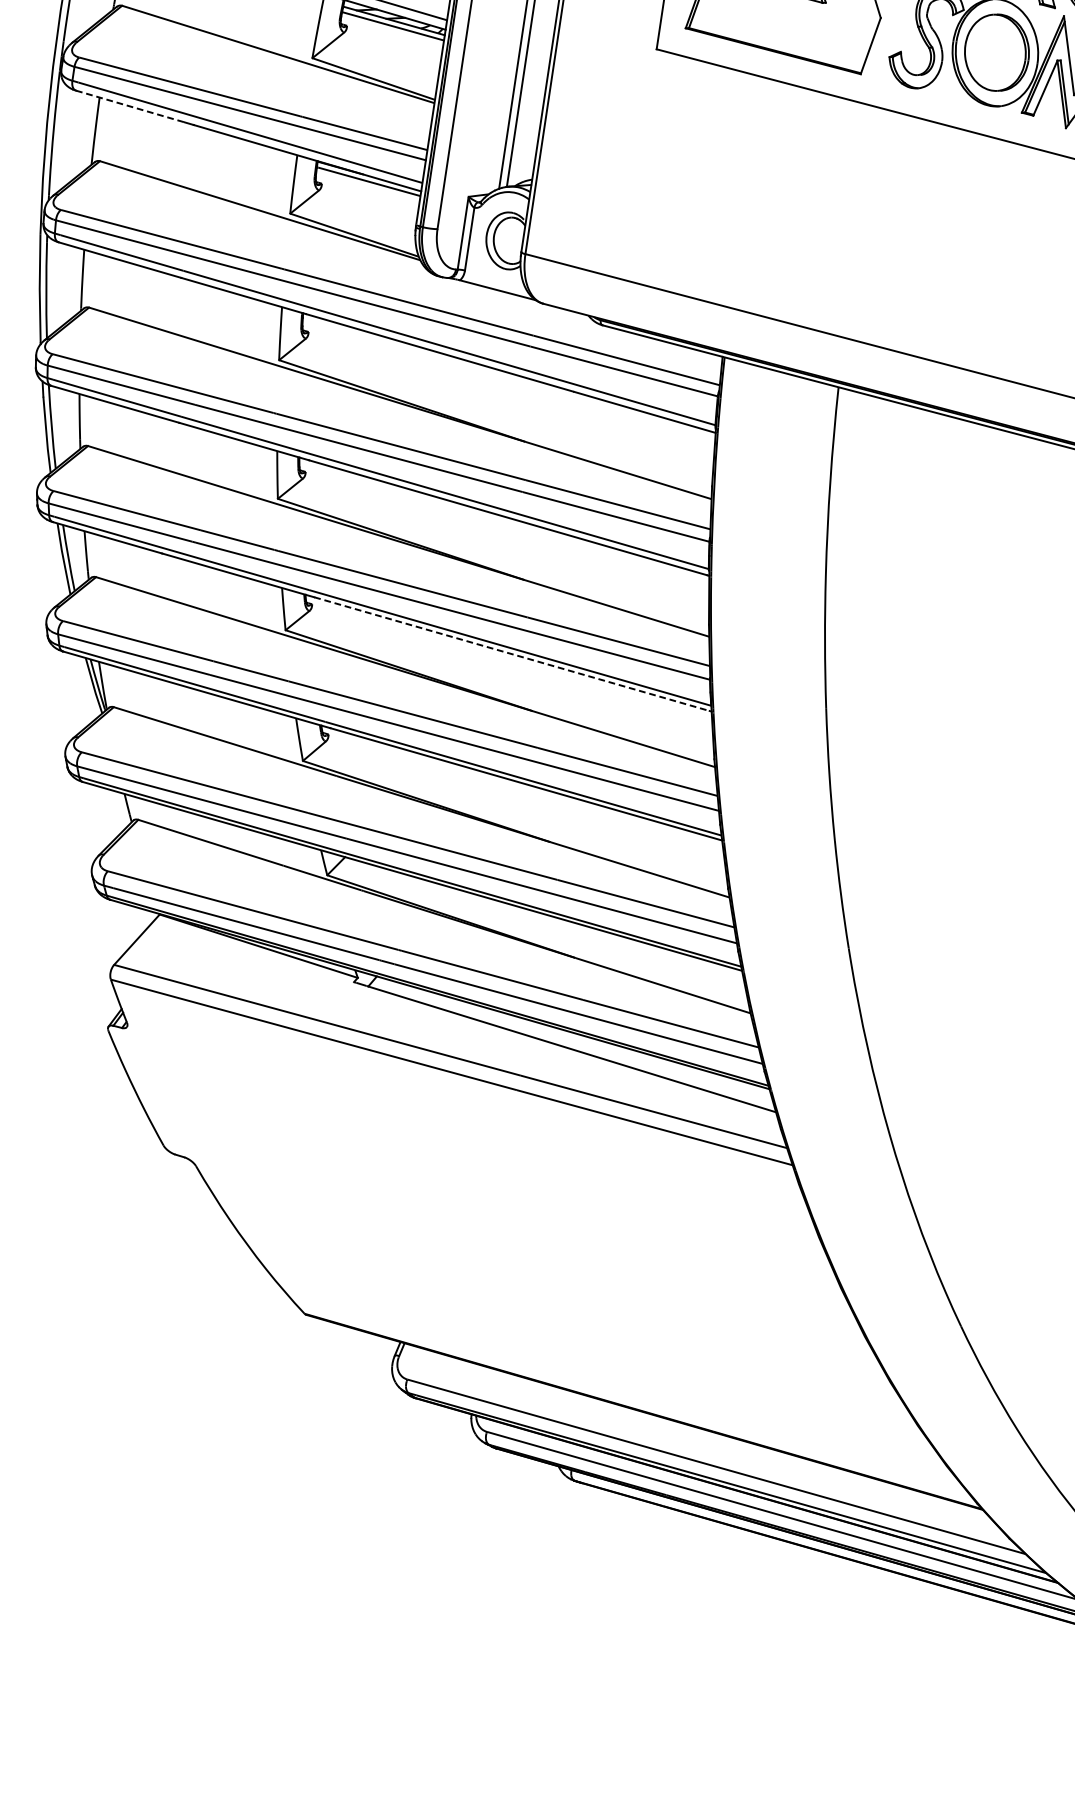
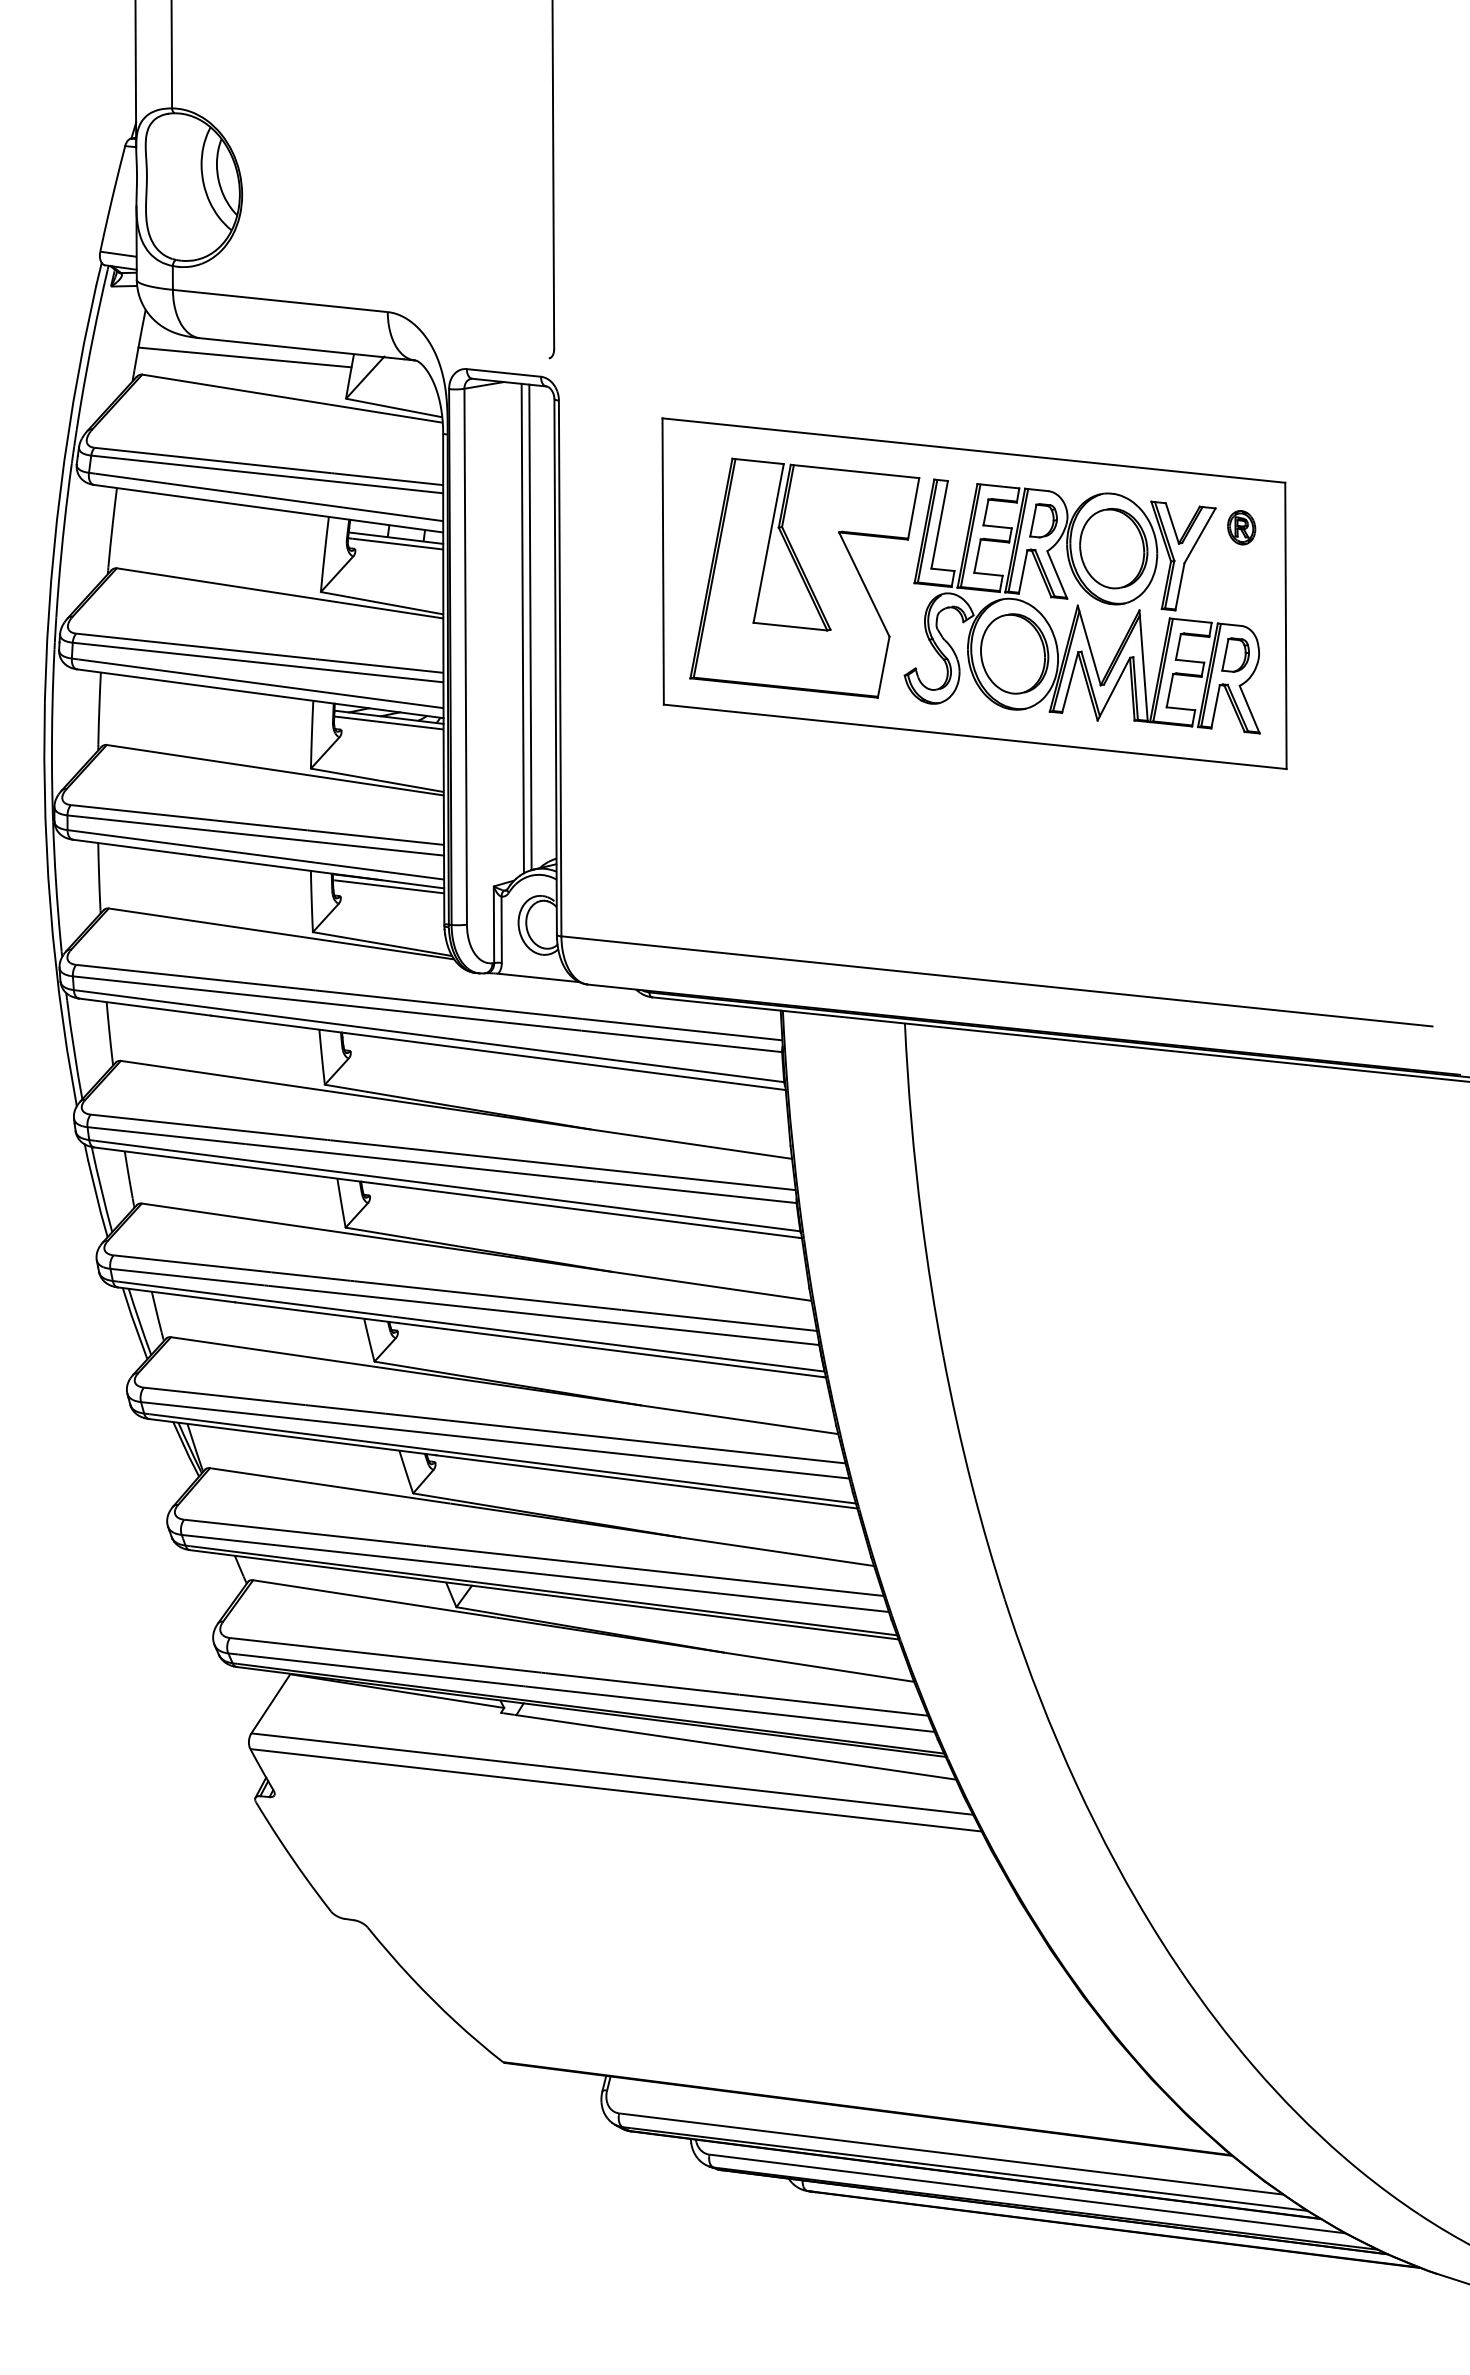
line: (130, 106) -> (131, 847), dashed -> solid
line: (512, 654) -> (611, 1350), dashed -> solid

